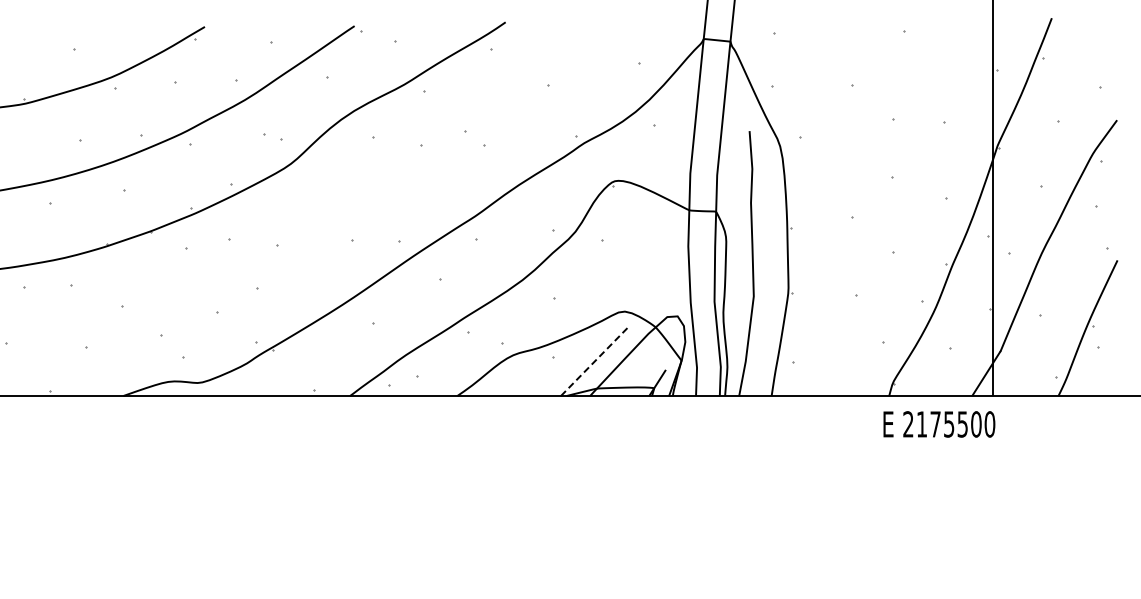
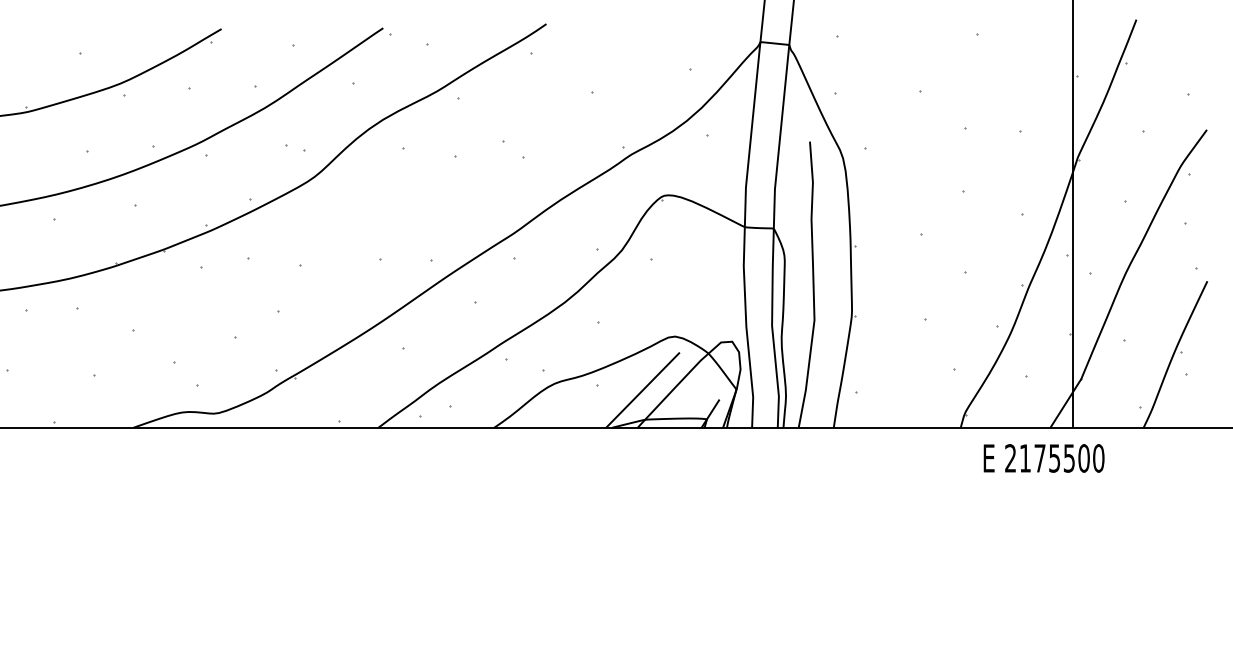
line: (595, 361) -> (643, 390), dashed -> solid
text: (939, 424) -> (1044, 458), moved

